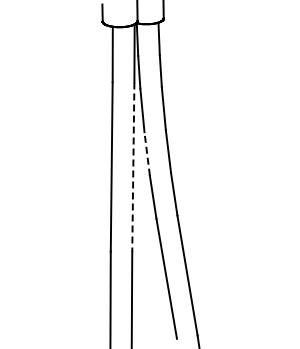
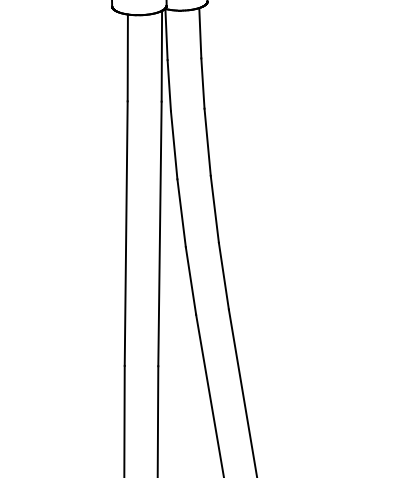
line: (147, 153) -> (182, 212), dashed -> solid
line: (133, 167) -> (160, 234), dashed -> solid

